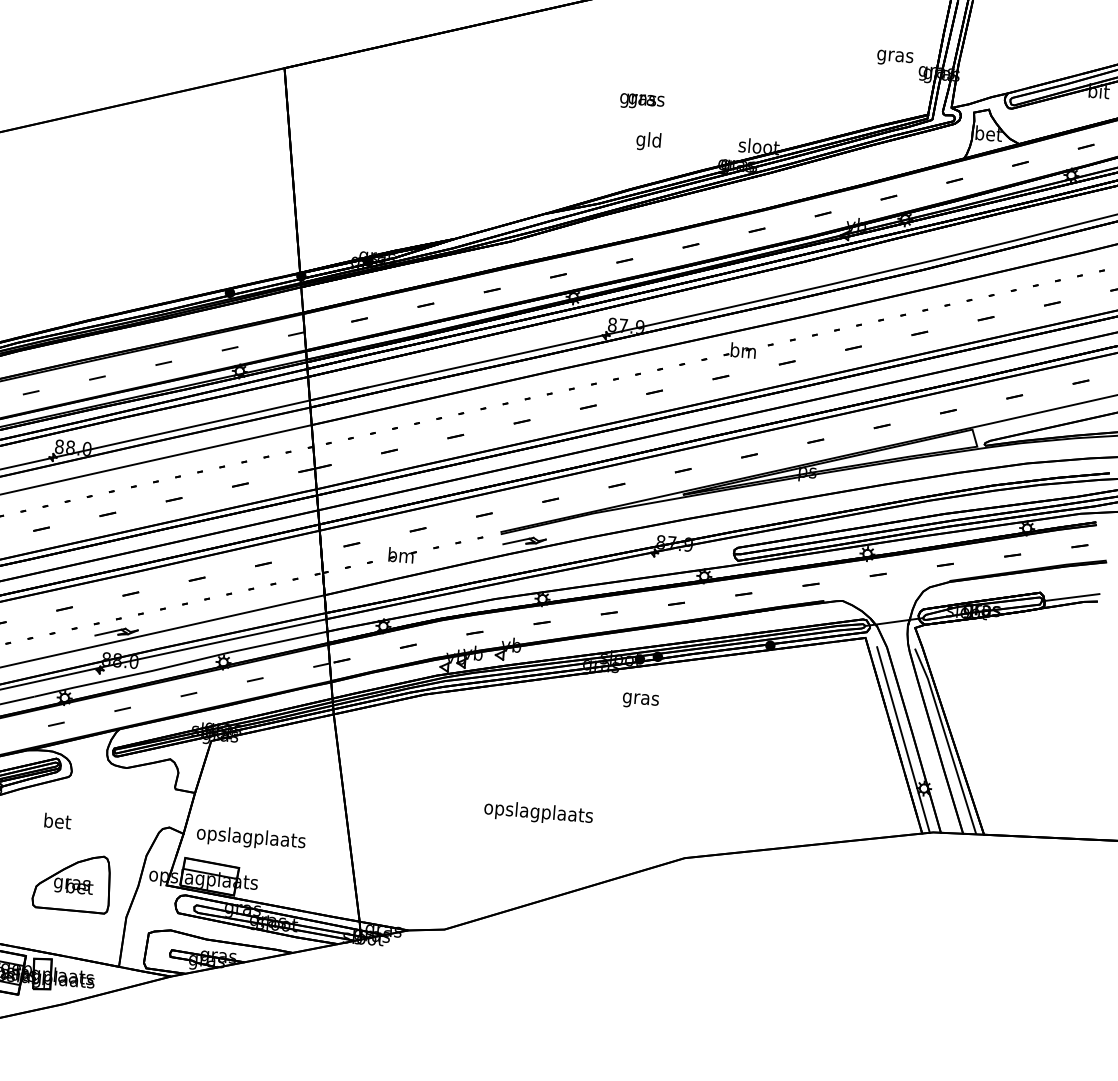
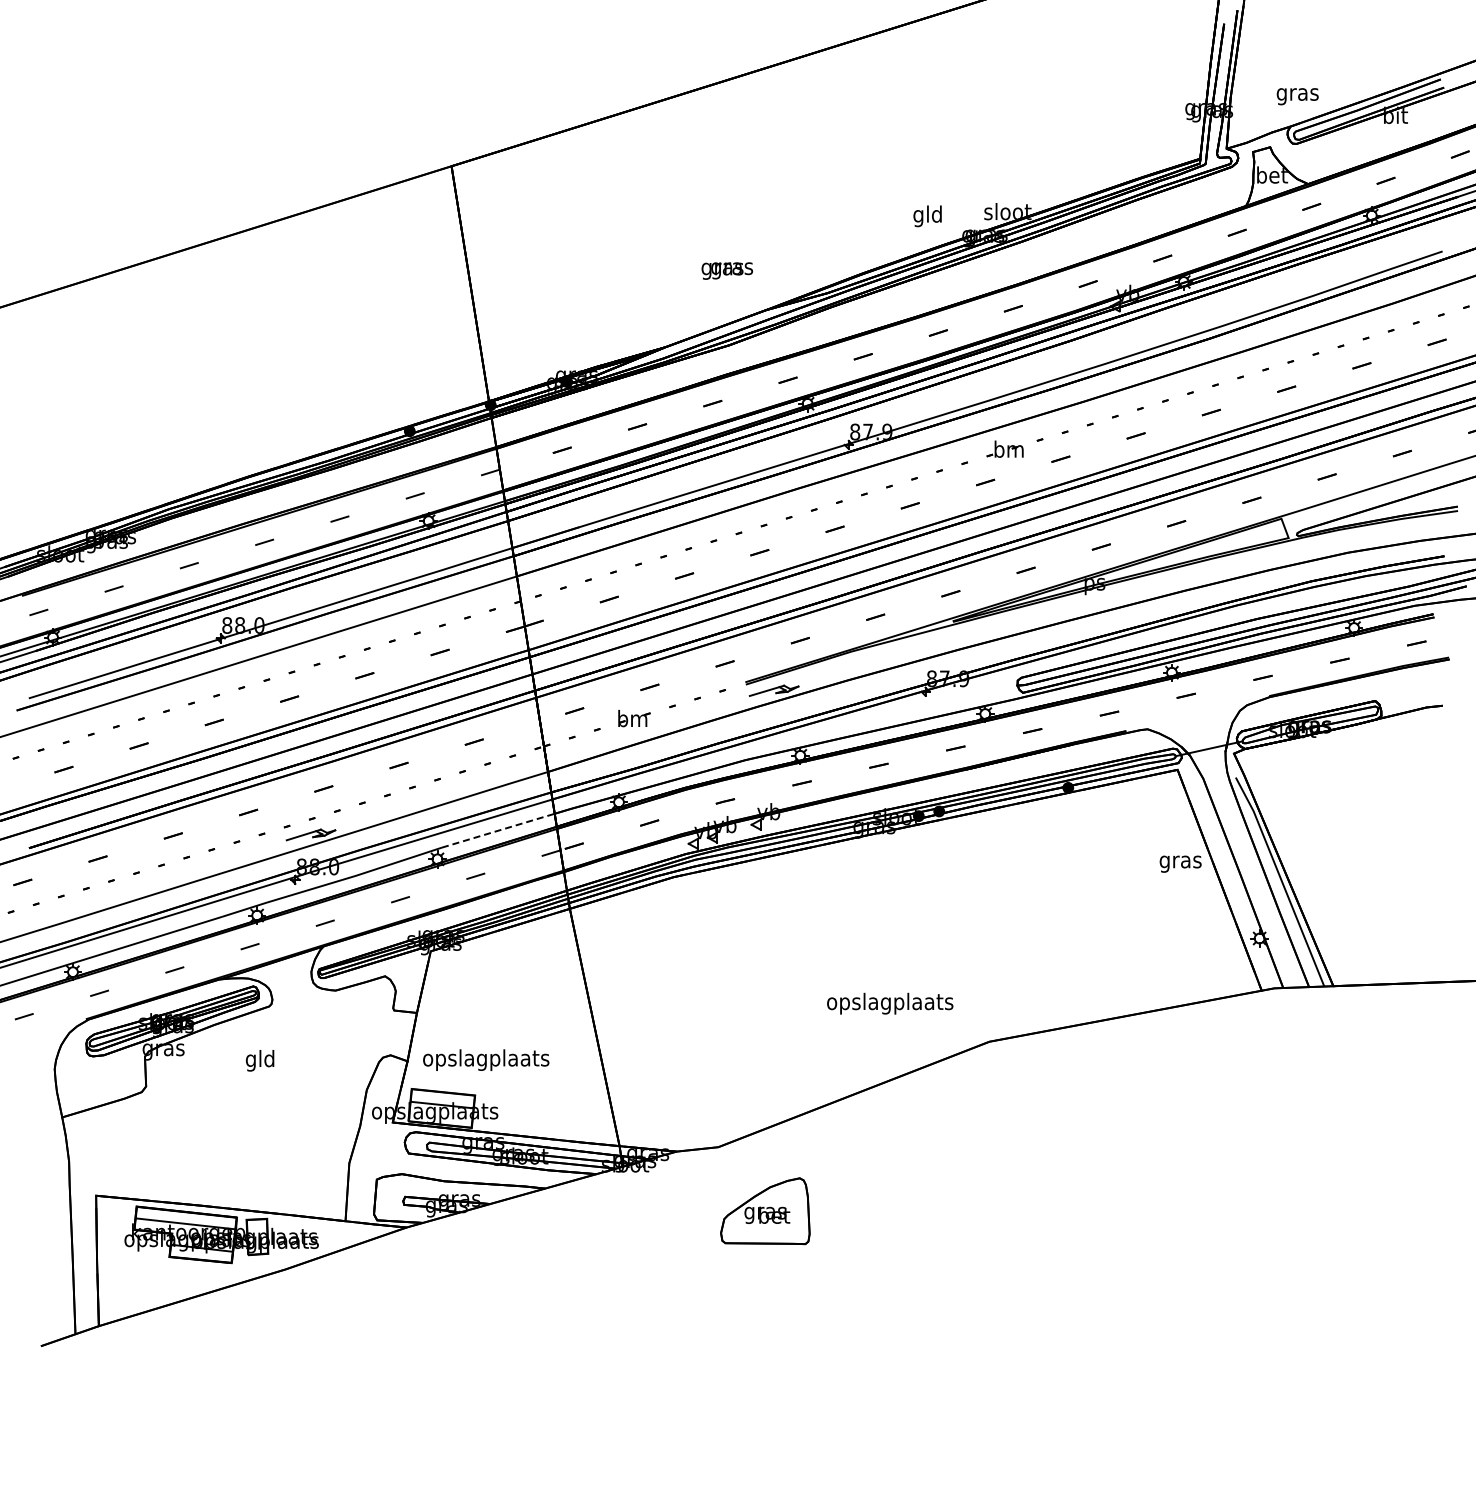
text: (894, 58) -> (1297, 96), moved
text: (642, 101) -> (727, 270), moved
text: (648, 141) -> (927, 216), moved
line: (1070, 597) -> (1410, 703), removed
line: (277, 642) -> (498, 830), solid -> dashed
text: (640, 700) -> (1180, 863), moved
line: (902, 740) -> (1230, 884), removed
text: (538, 813) -> (890, 1003), moved
text: (57, 822) -> (260, 1060), bet -> gld
part: (72, 882) -> (765, 1211), moved

